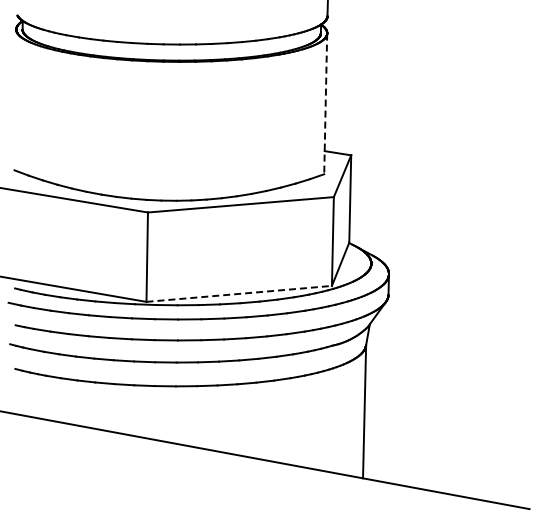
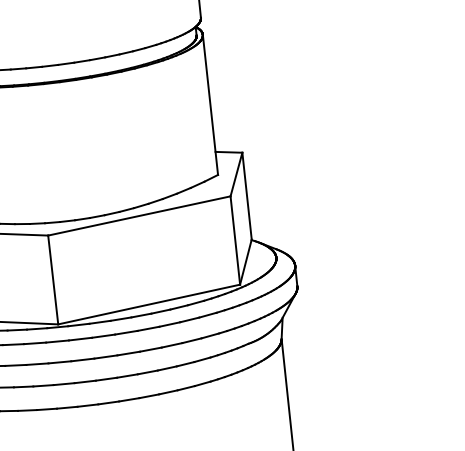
line: (325, 104) -> (210, 105), dashed -> solid
line: (239, 293) -> (149, 304), dashed -> solid

